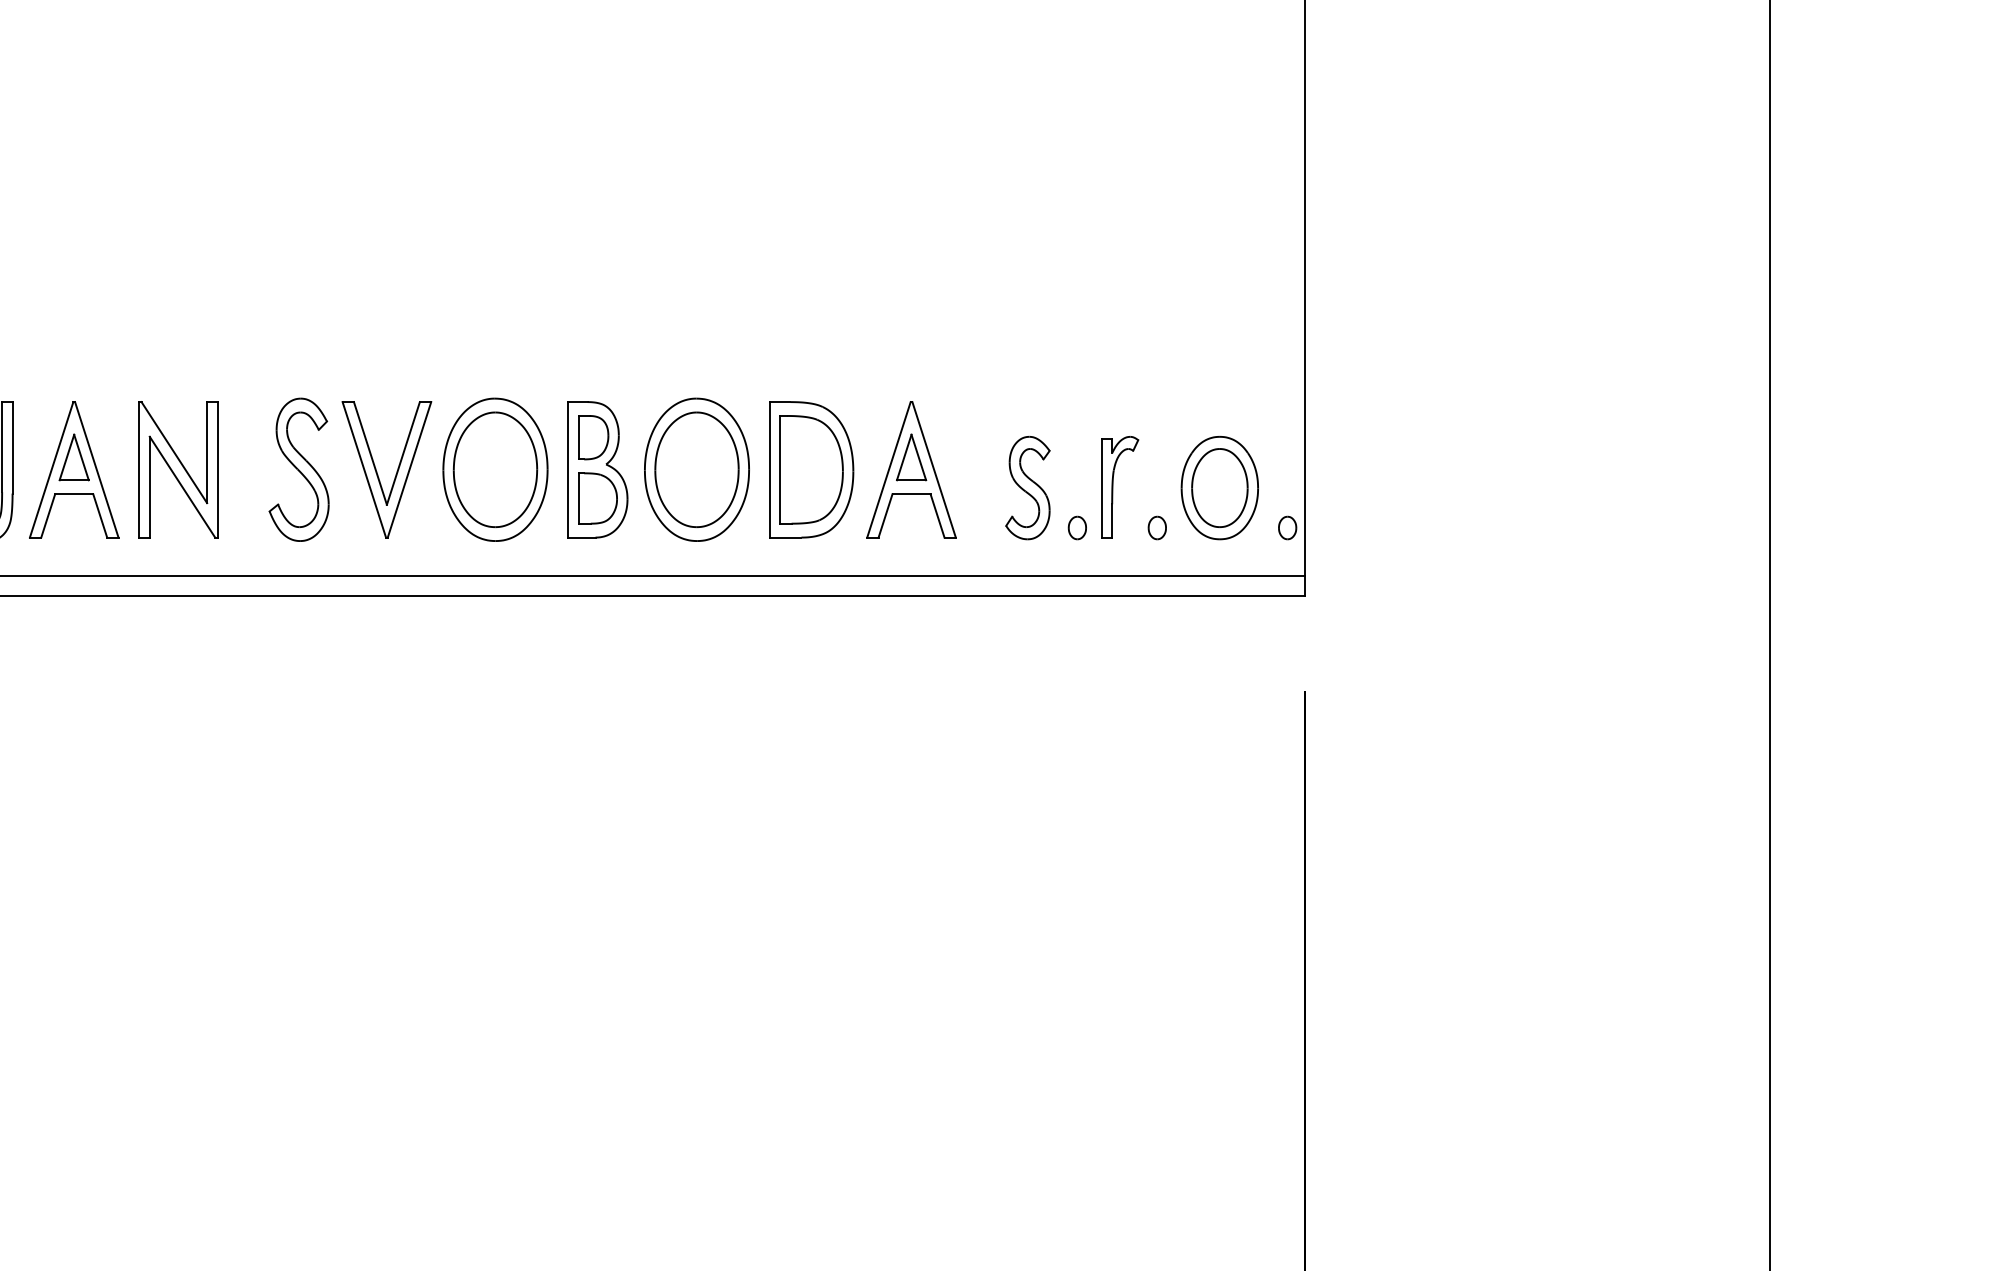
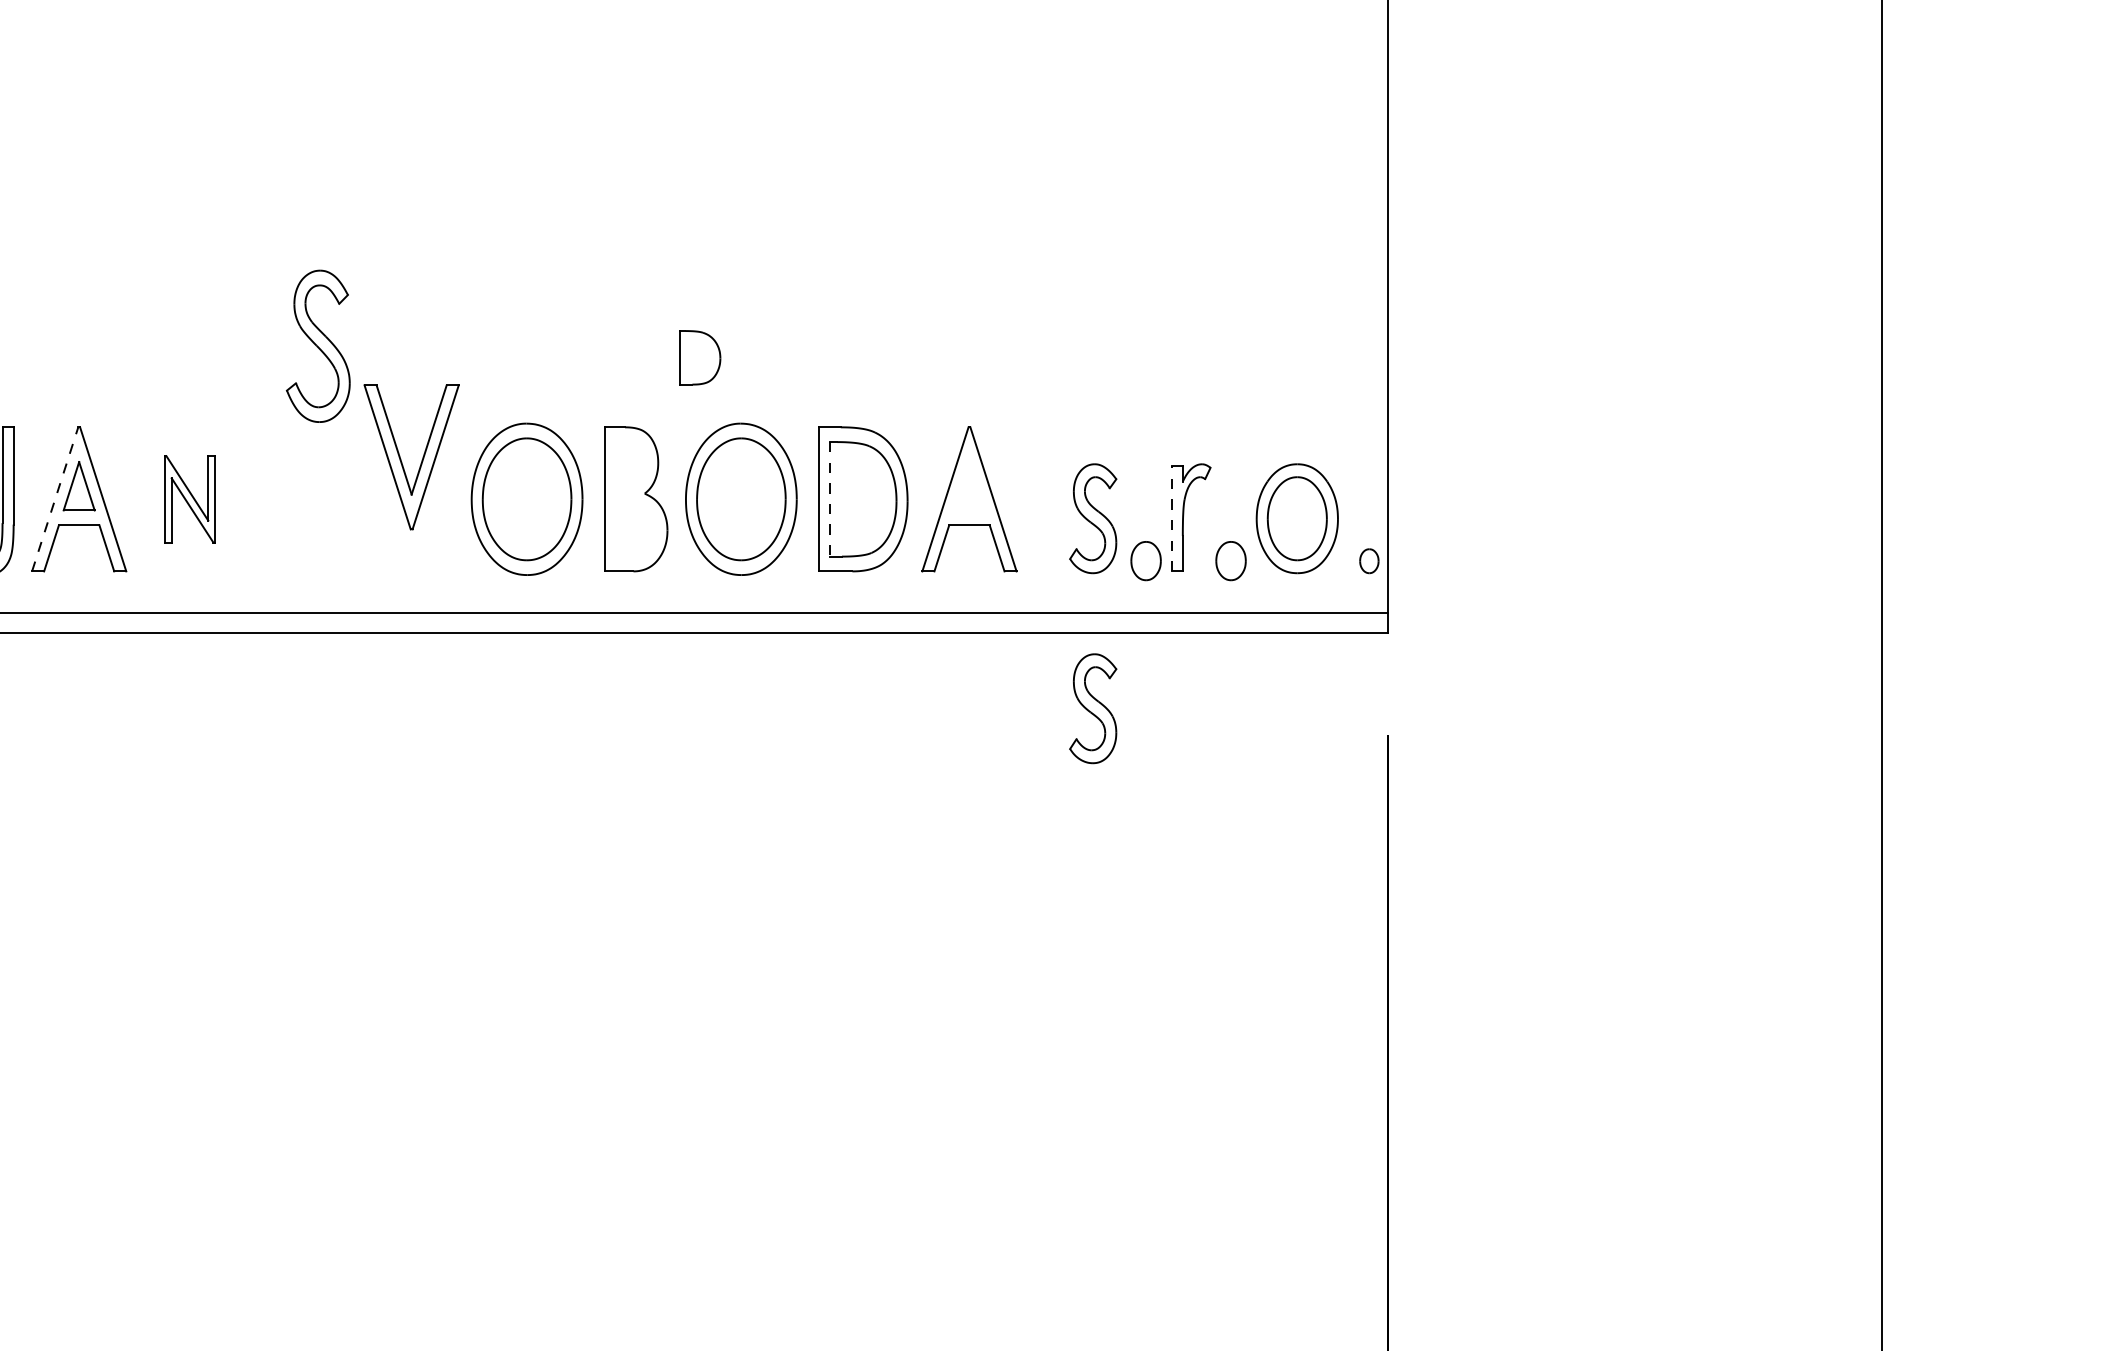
part: (593, 437) -> (631, 465), removed
part: (911, 457) -> (969, 486), removed
line: (51, 469) -> (55, 499), solid -> dashed
part: (177, 469) -> (189, 499), size x0.6
part: (298, 469) -> (317, 345), moved
line: (780, 469) -> (830, 499), solid -> dashed
part: (377, 471) -> (401, 459), moved
line: (1101, 487) -> (1171, 518), solid -> dashed
part: (598, 498) -> (700, 357), moved
part: (1077, 528) -> (1145, 561), size x1.6
part: (1157, 528) -> (1230, 561), size x1.6
part: (1028, 666) -> (1093, 708), added

